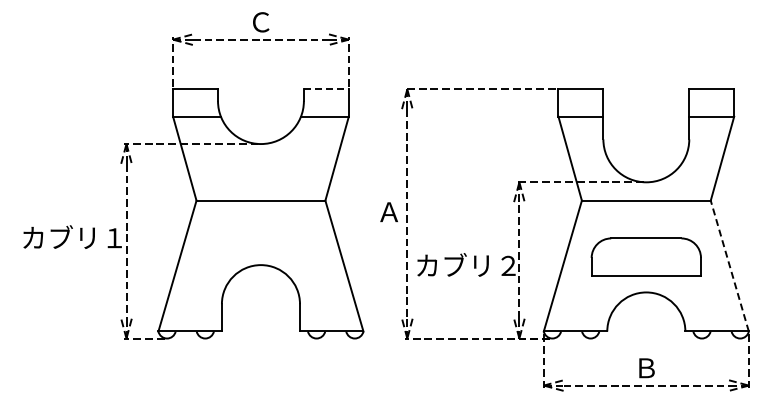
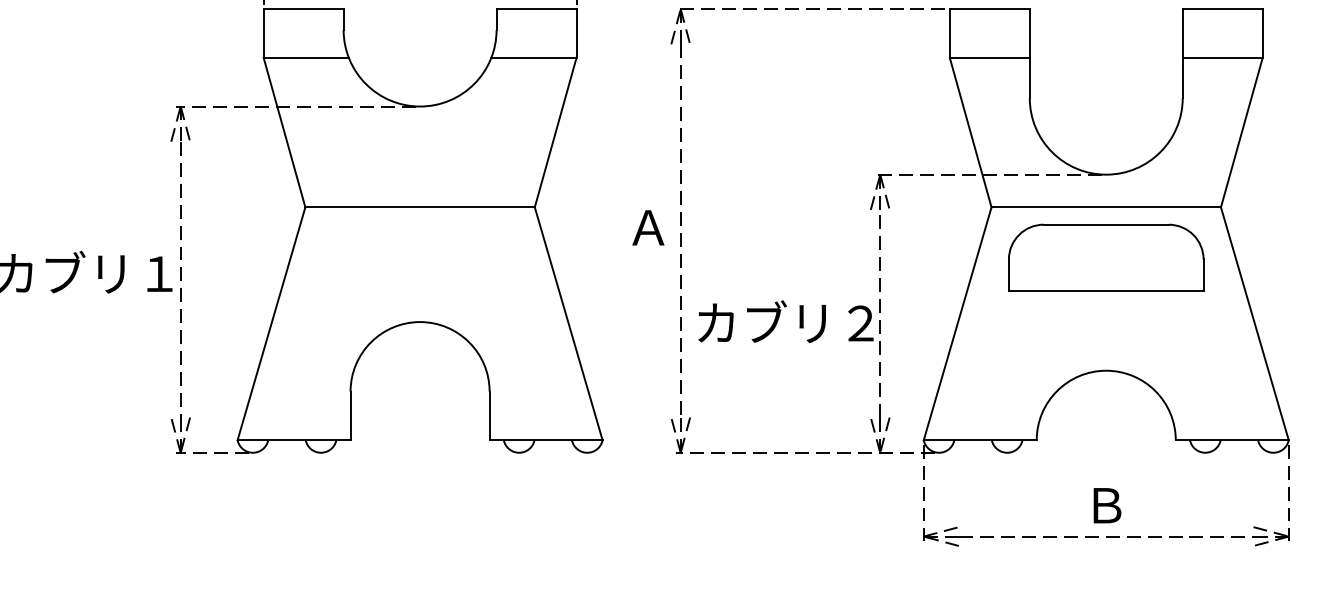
line: (326, 89) -> (536, 9), dashed -> solid
part: (645, 256) -> (1104, 256), moved
line: (729, 265) -> (1254, 322), dashed -> solid

